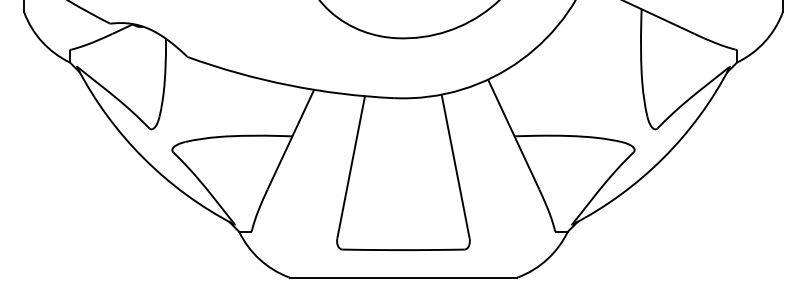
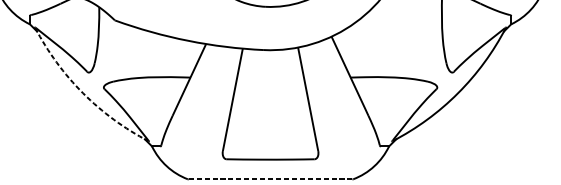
arc: (143, 158) -> (83, 93), solid -> dashed
line: (403, 277) -> (270, 179), solid -> dashed

